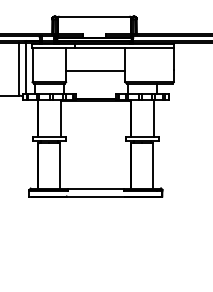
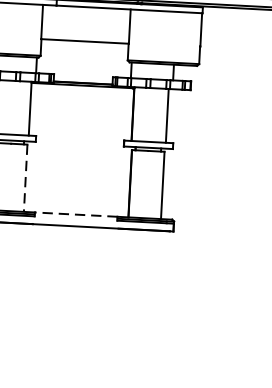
line: (60, 165) -> (25, 177), solid -> dashed
line: (95, 188) -> (75, 214), solid -> dashed

